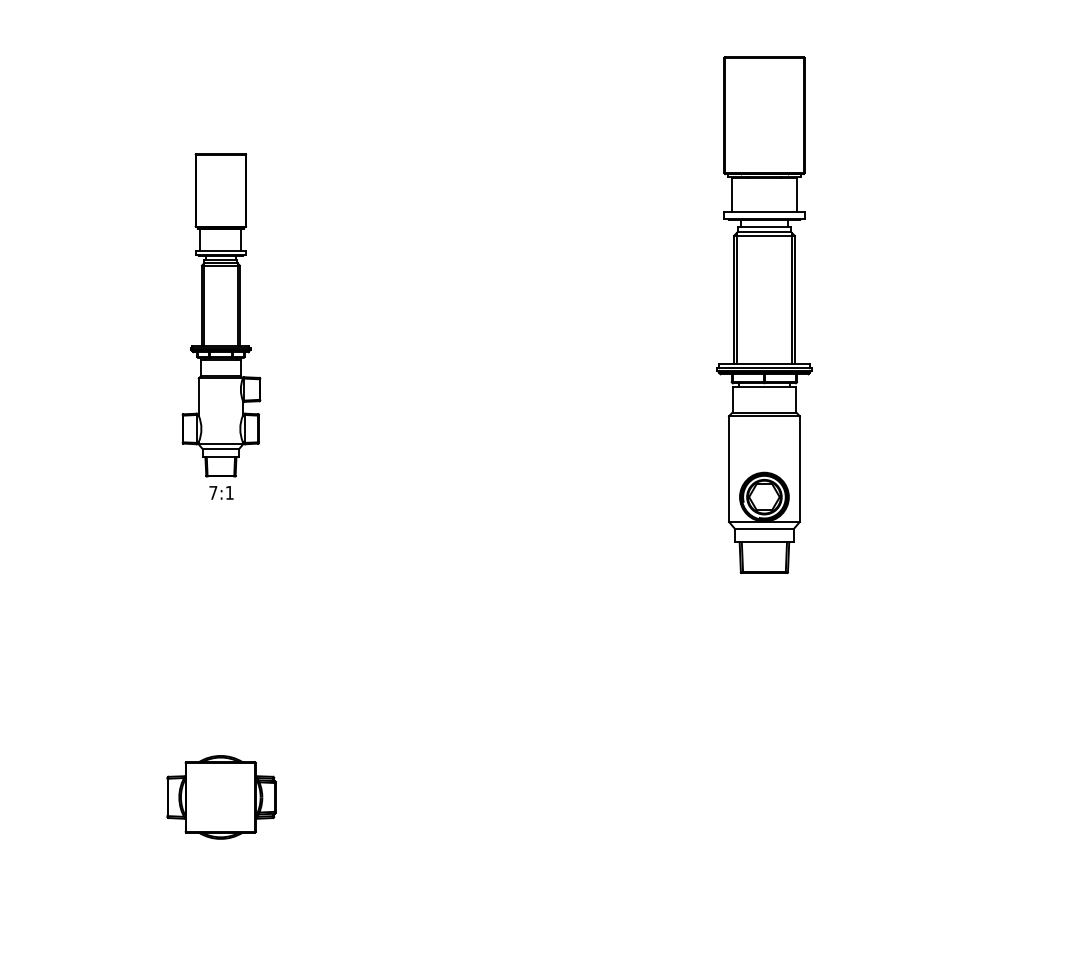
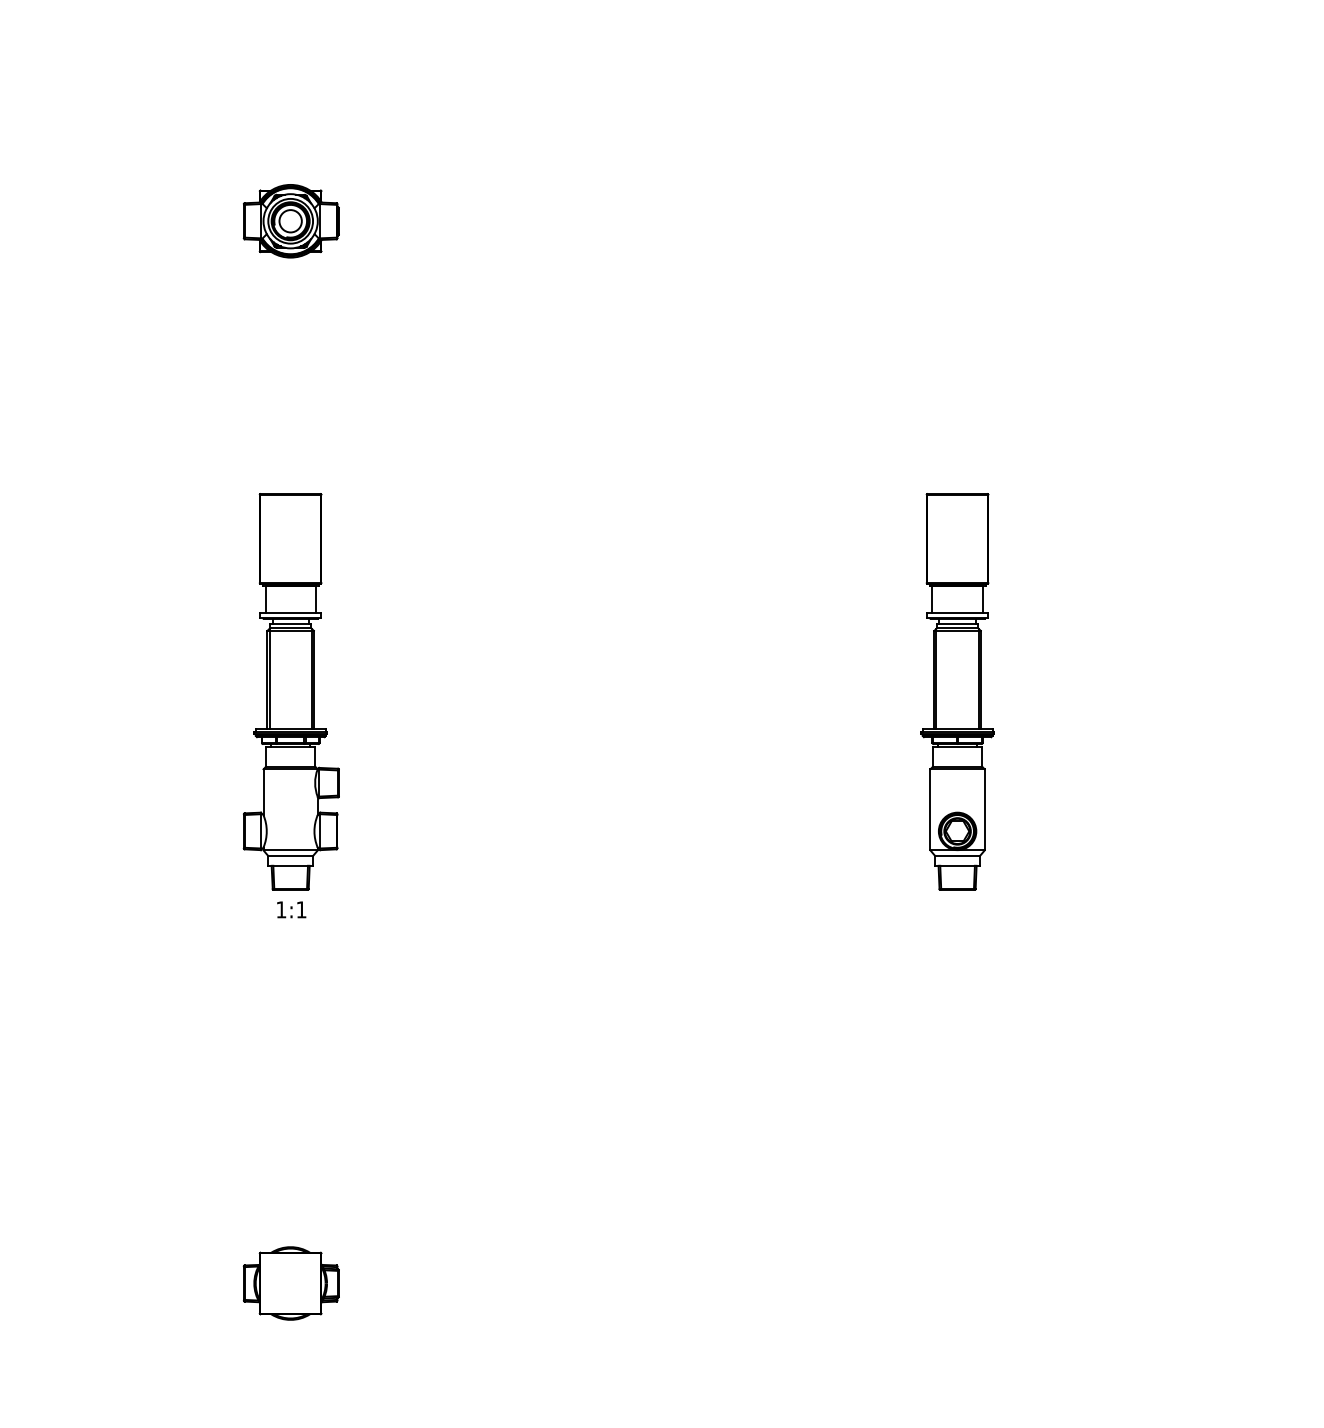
part: (764, 314) -> (957, 691), size x0.62
text: (213, 492) -> (281, 909), 7:1 -> 1:1
part: (220, 797) -> (290, 1283), size x0.71

